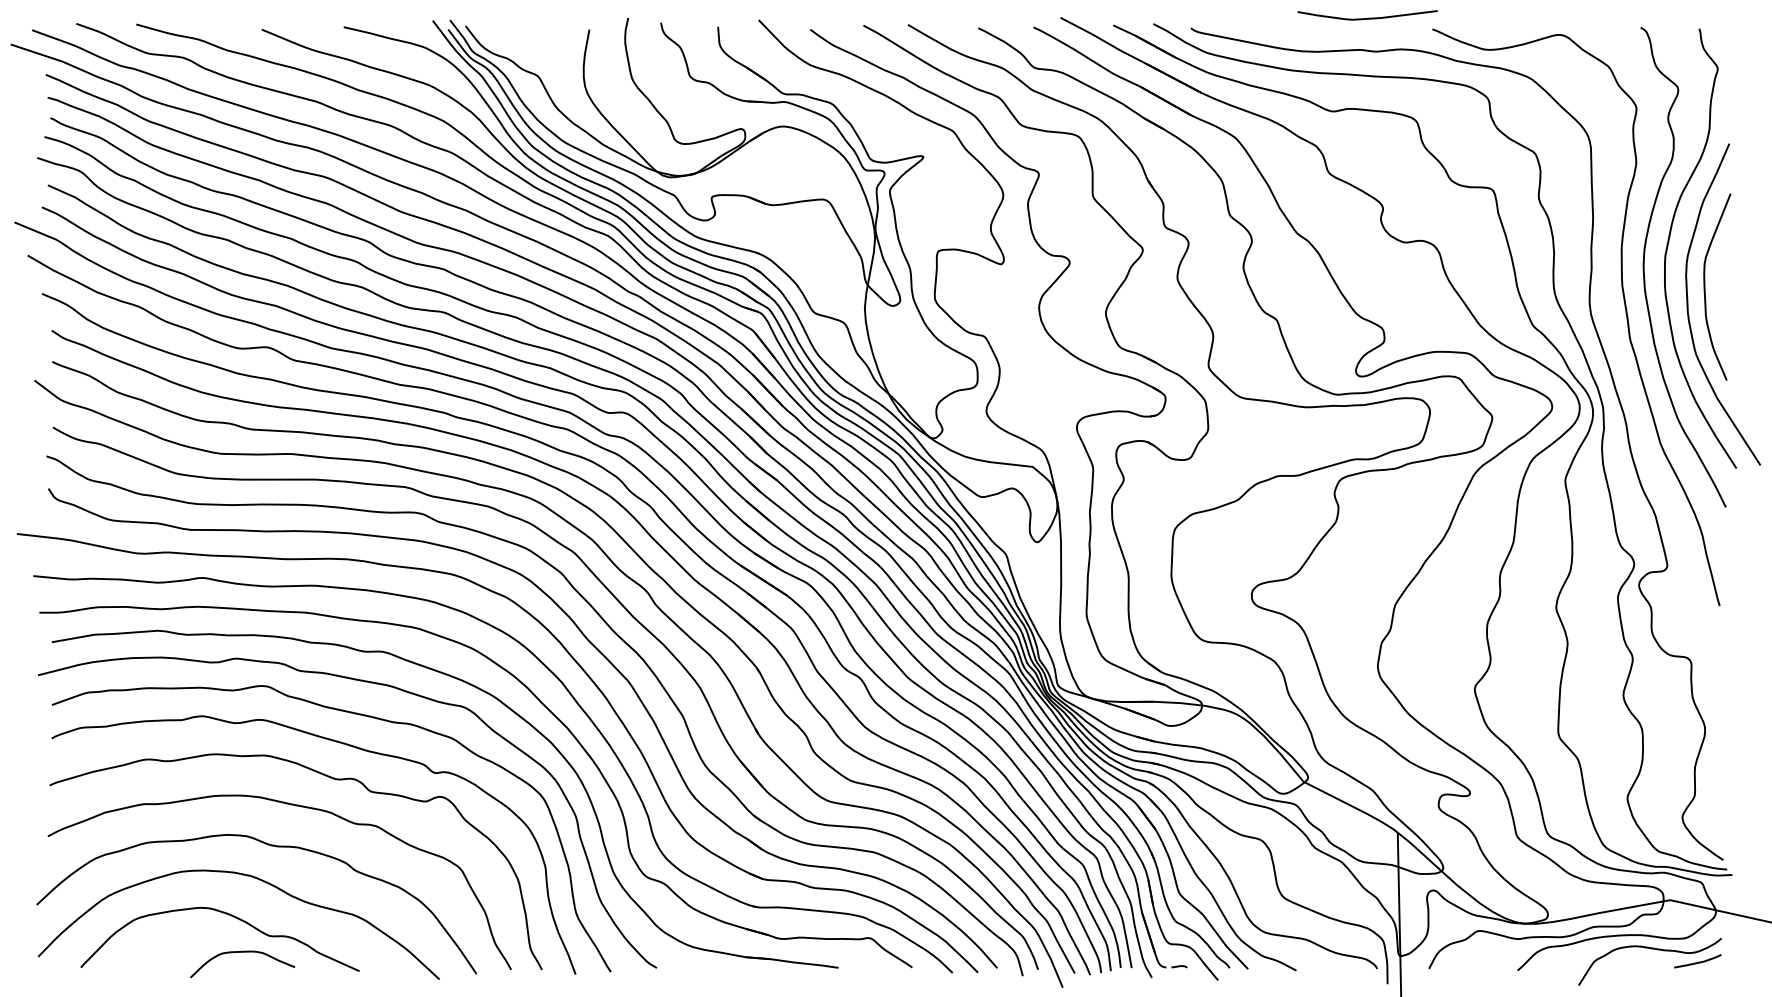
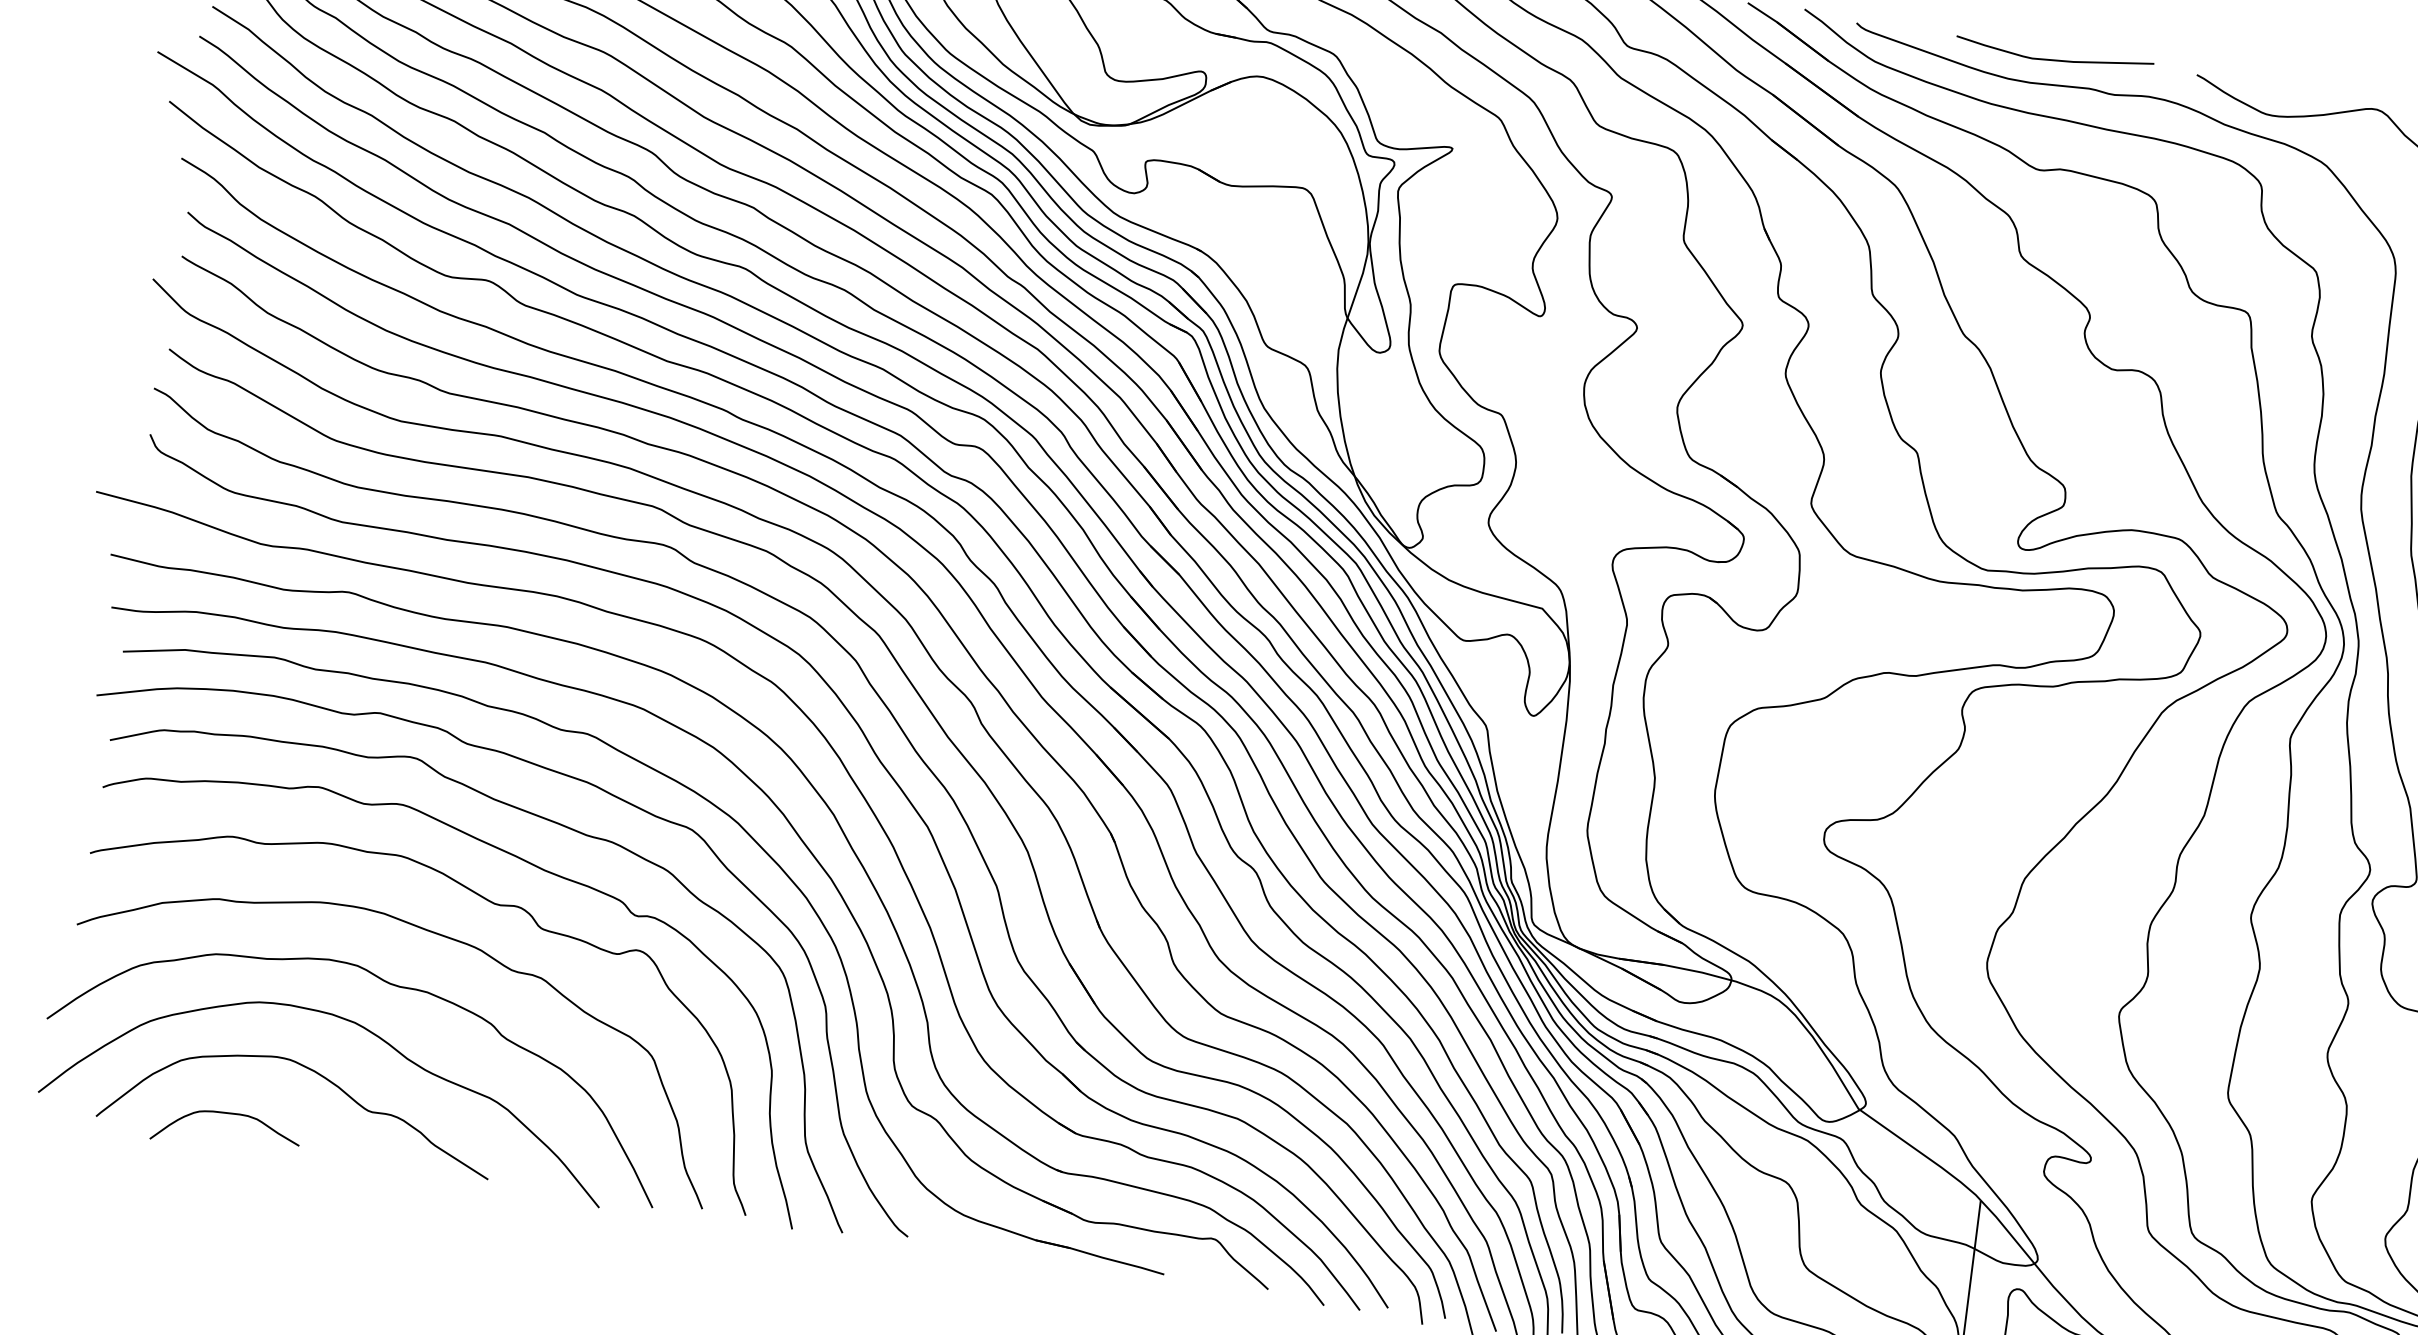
curve: (1368, 17) -> (2055, 58), moved
curve: (242, 952) -> (228, 1114), moved

